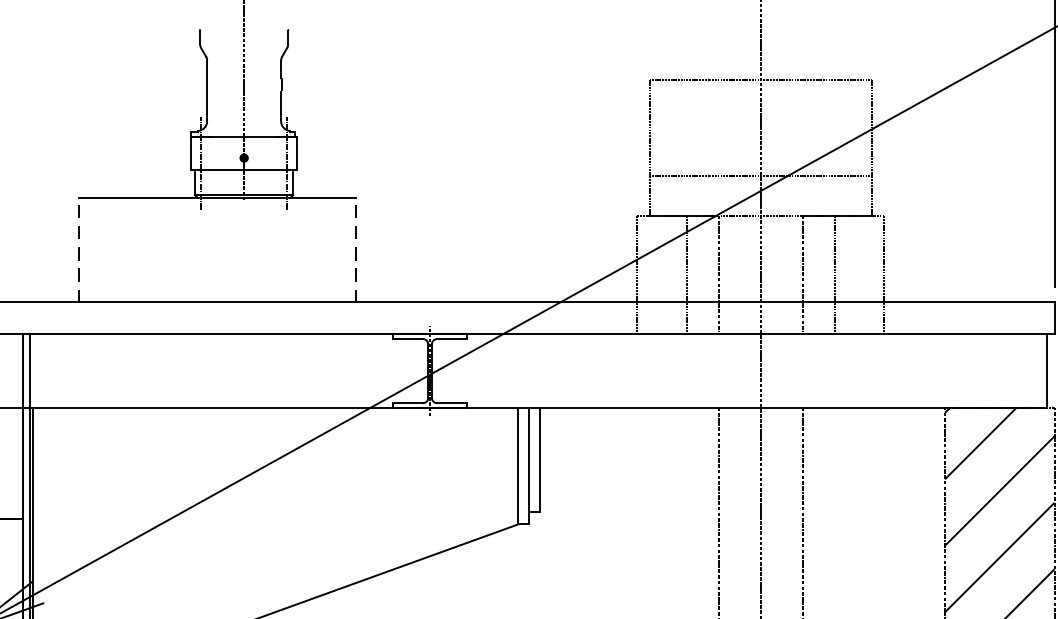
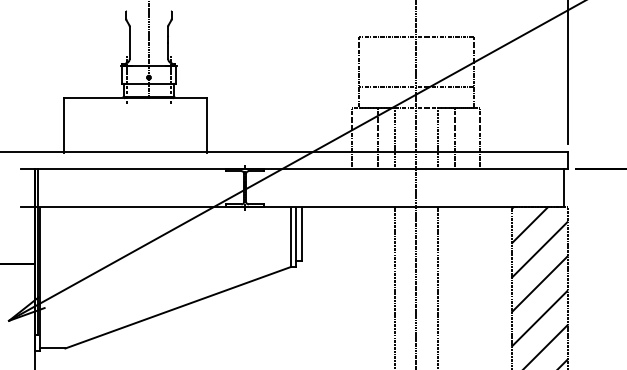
line: (78, 248) -> (63, 124), dashed -> solid
line: (355, 248) -> (206, 124), dashed -> solid

